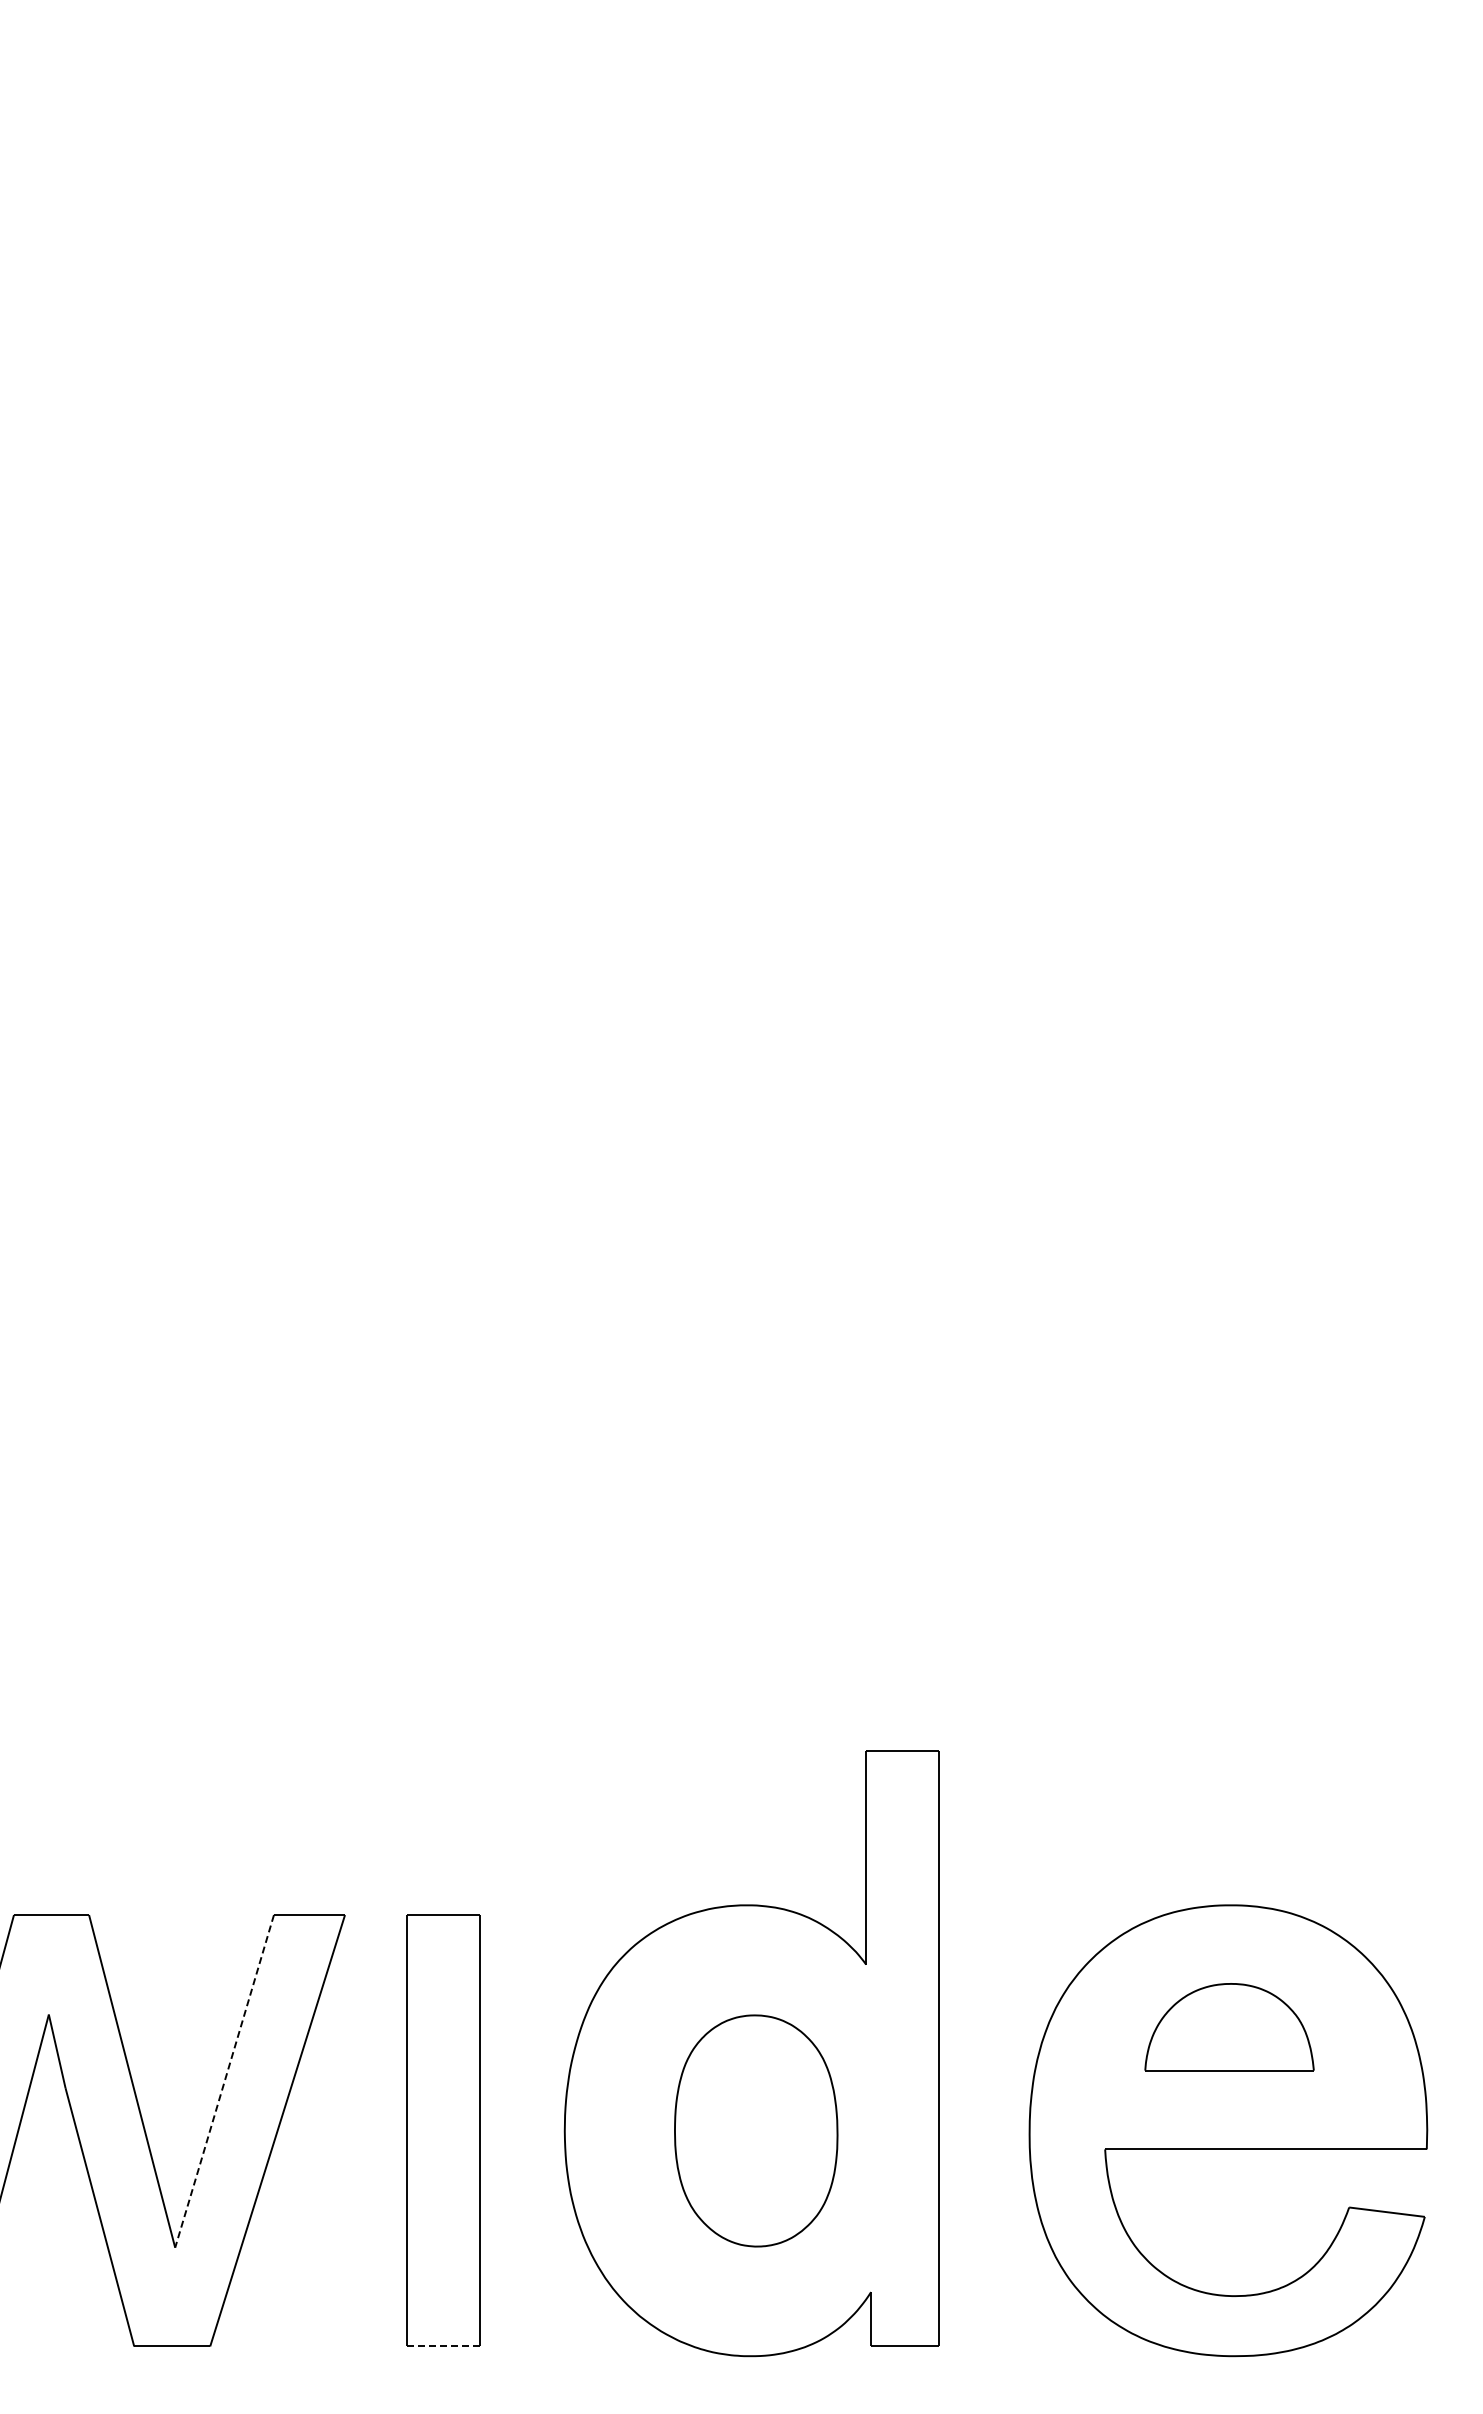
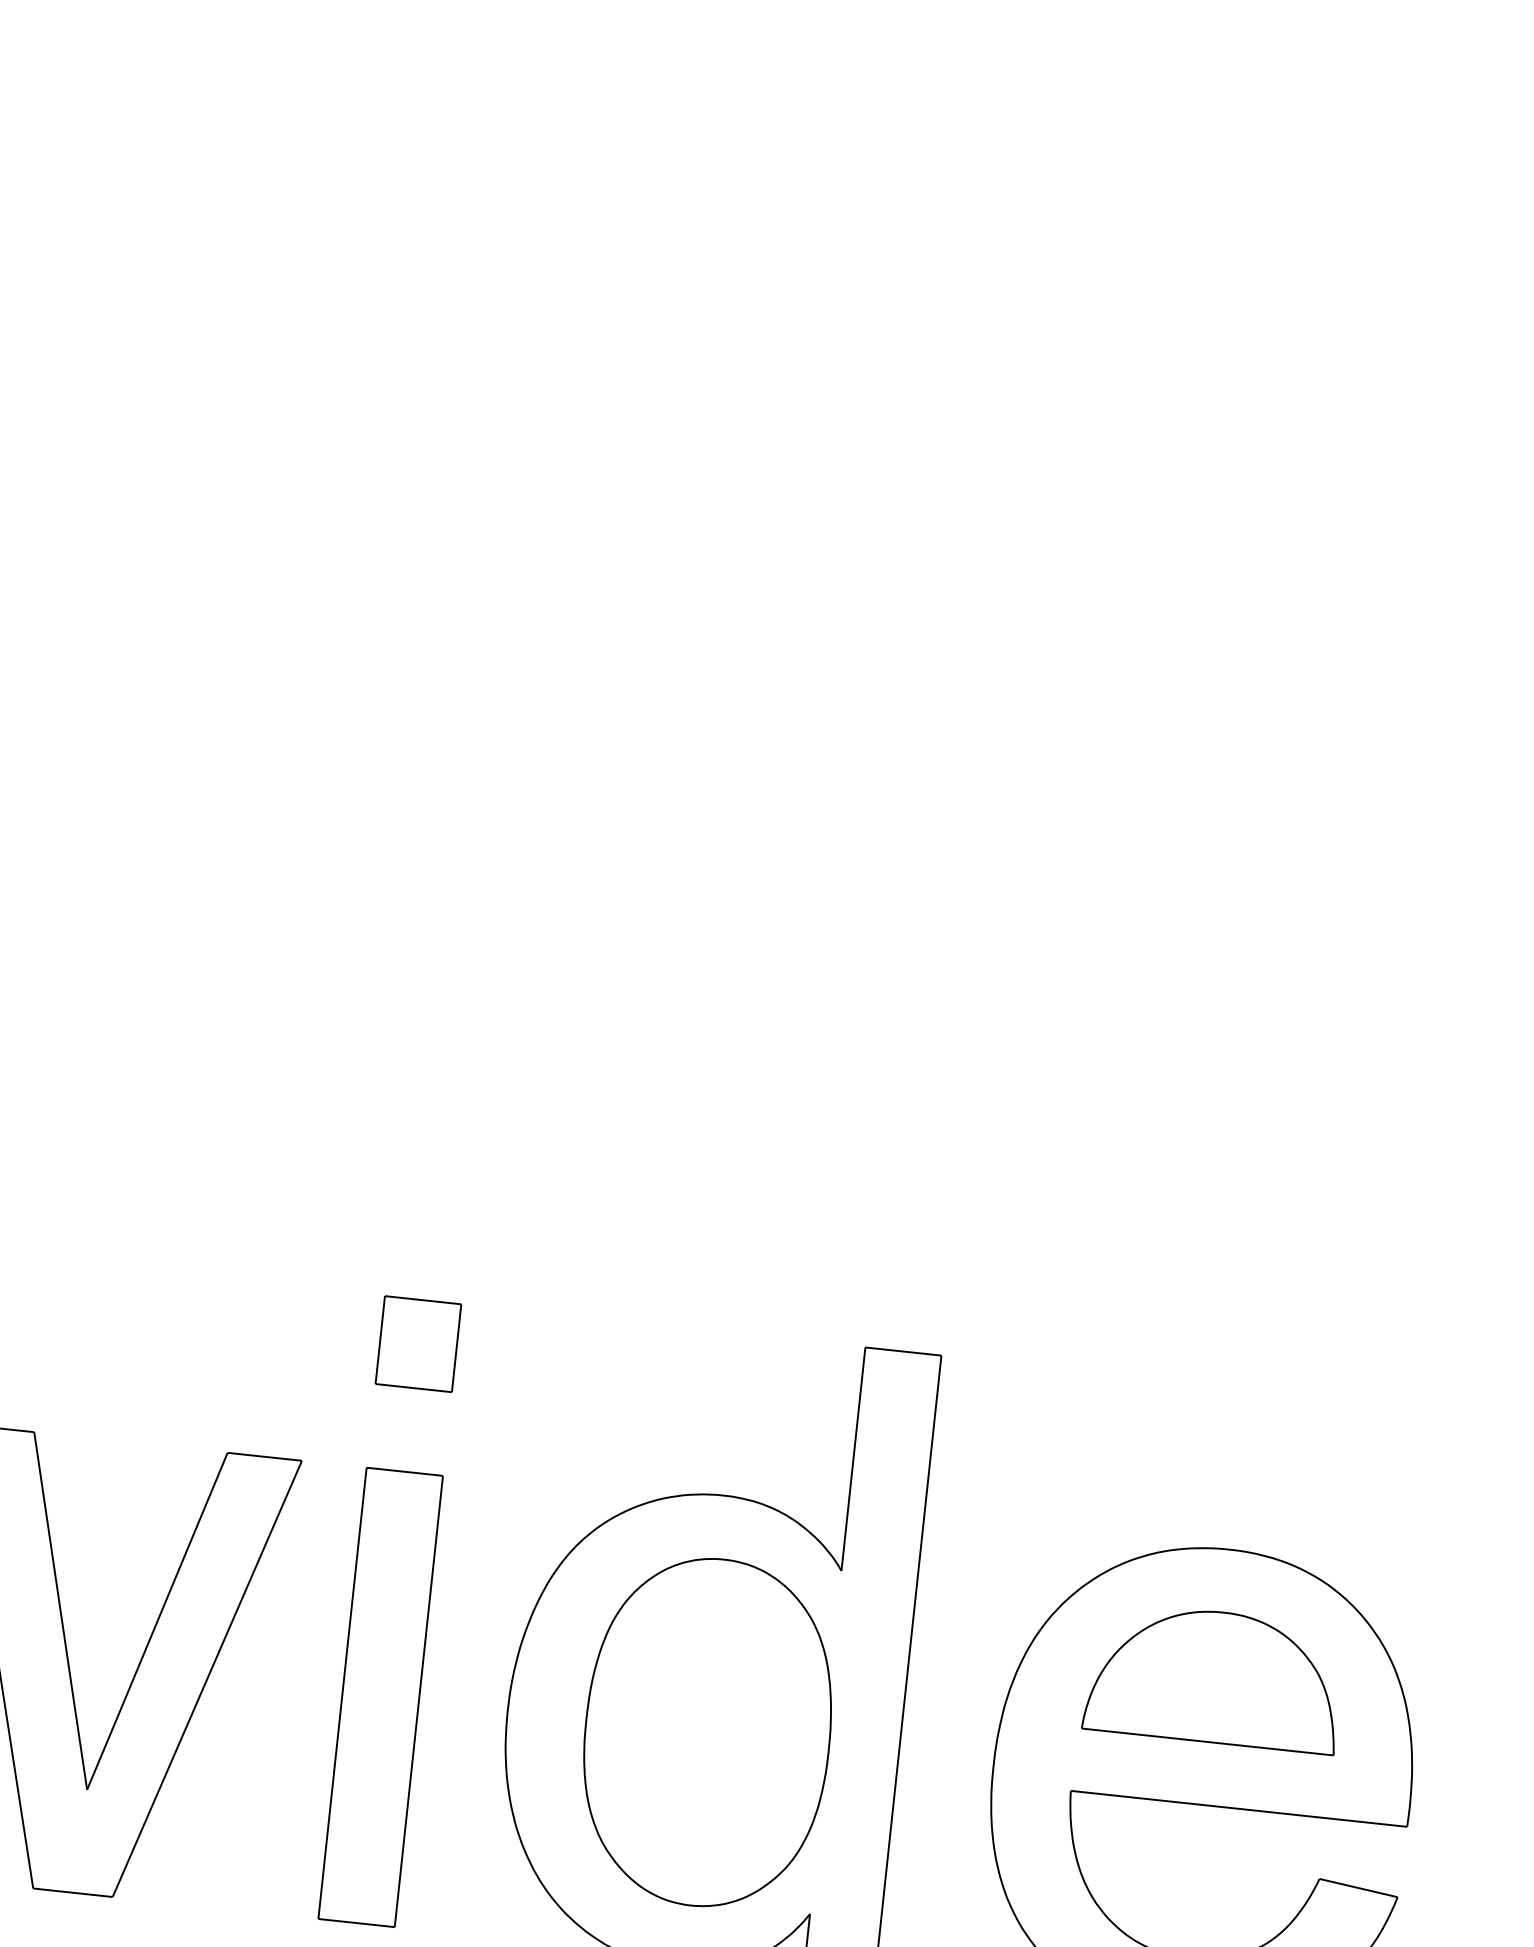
part: (443, 1792) -> (418, 1343), added
part: (1229, 2026) -> (1214, 1676), size x1.43
line: (224, 2082) -> (157, 1622), dashed -> solid
part: (756, 2130) -> (708, 1732), size x1.43
line: (443, 2346) -> (356, 1923), dashed -> solid

